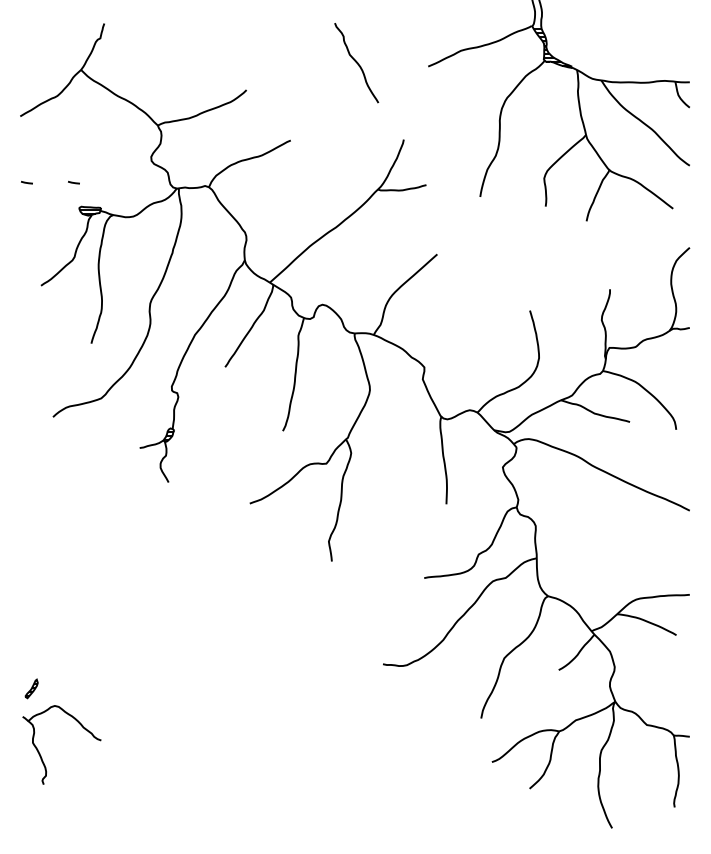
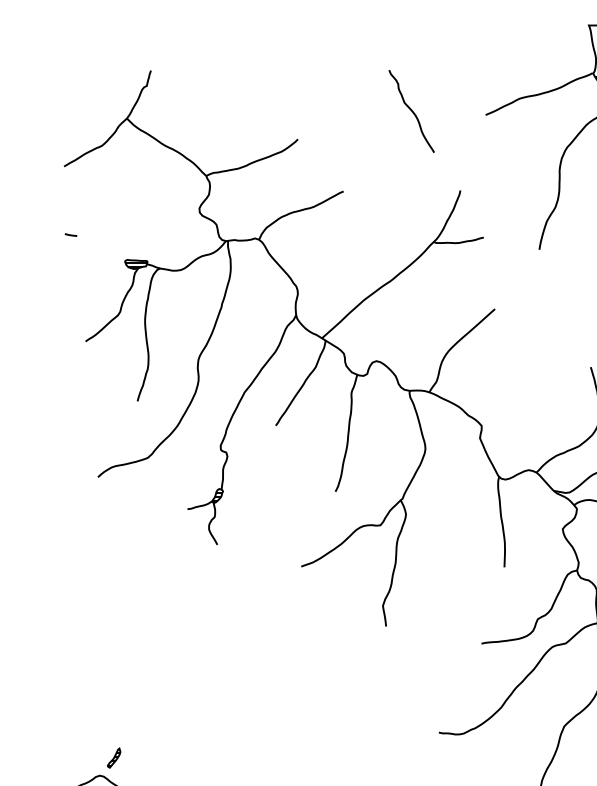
line: (73, 182) -> (119, 234), removed
part: (31, 688) -> (113, 757), moved

